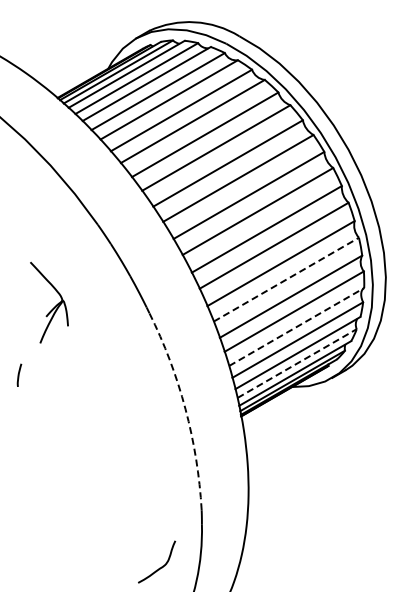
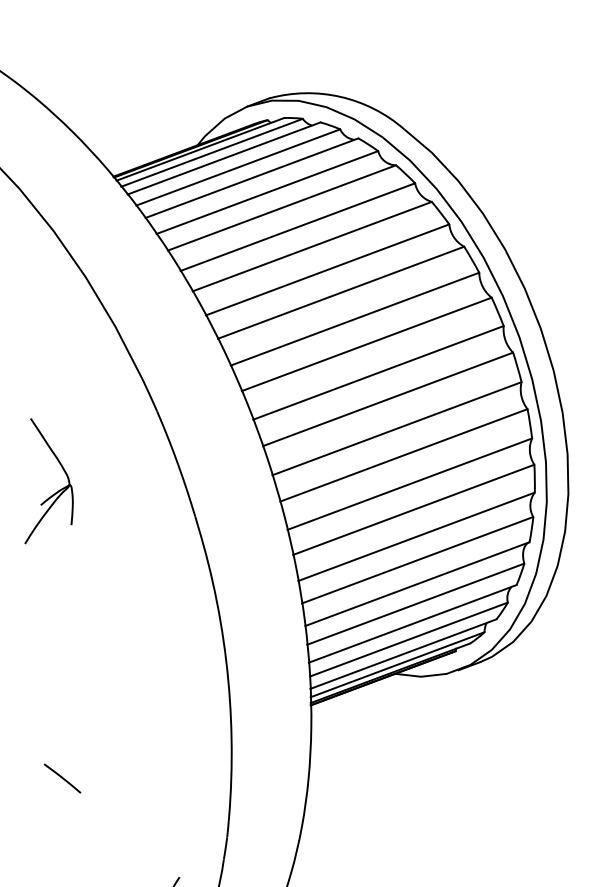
line: (286, 279) -> (414, 509), dashed -> solid
line: (296, 326) -> (417, 583), dashed -> solid
line: (297, 363) -> (409, 639), dashed -> solid
arc: (185, 409) -> (228, 680), dashed -> solid
line: (89, 489) -> (62, 777), added

